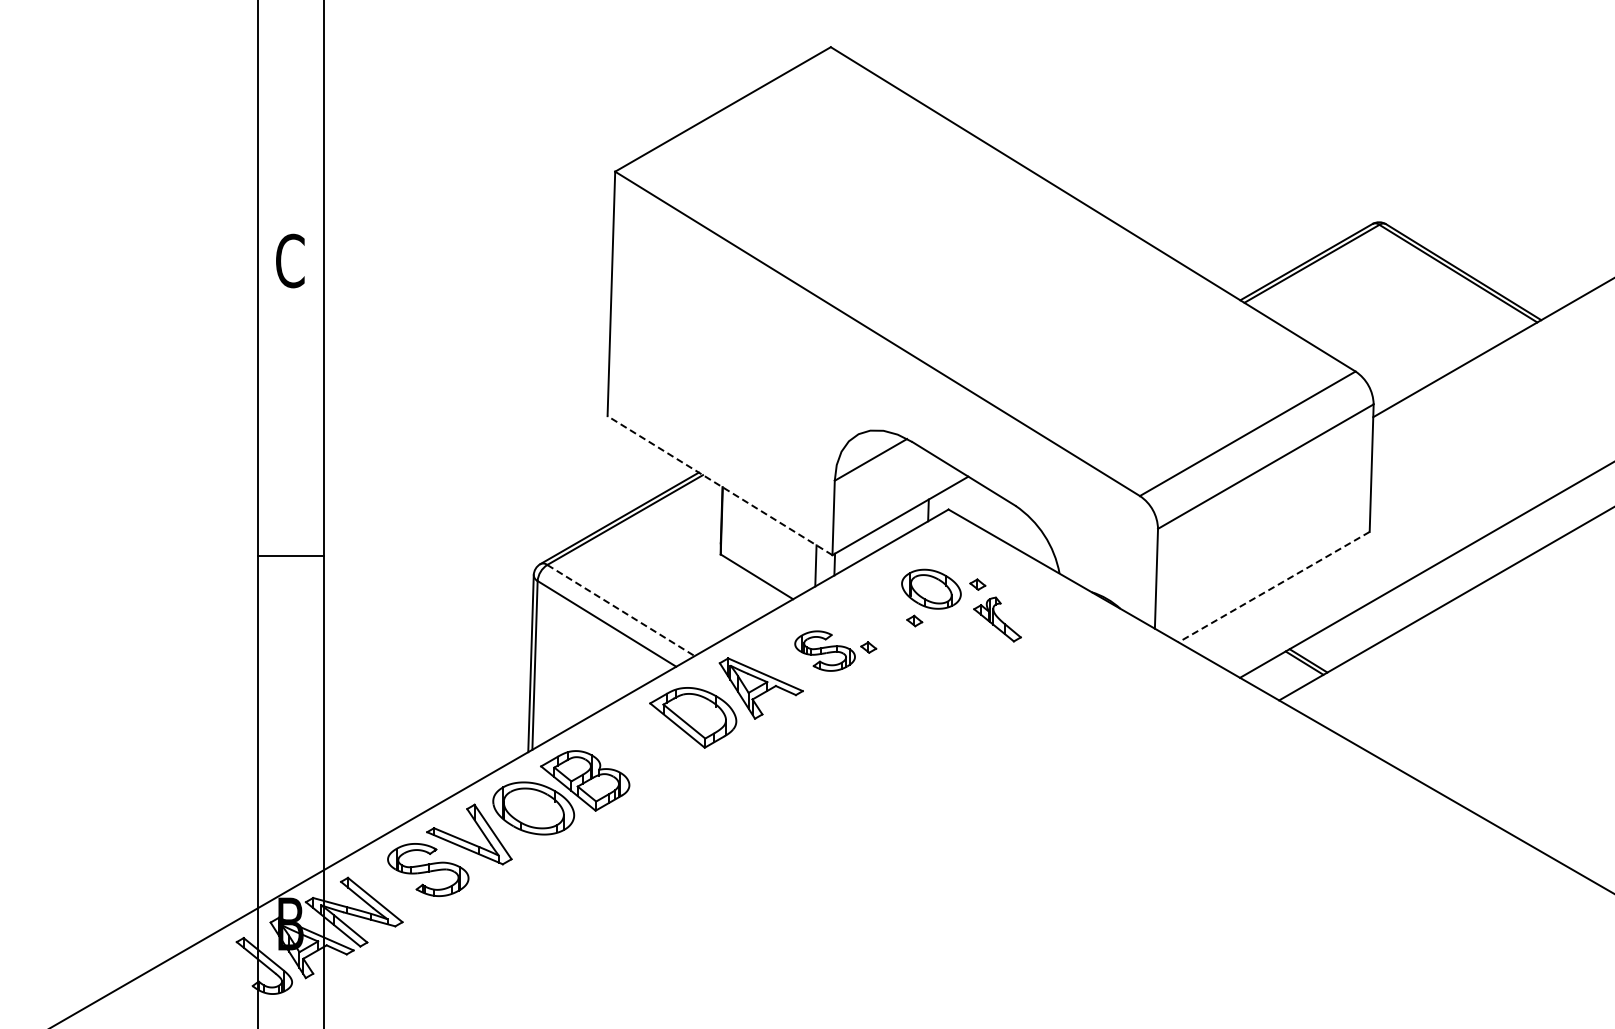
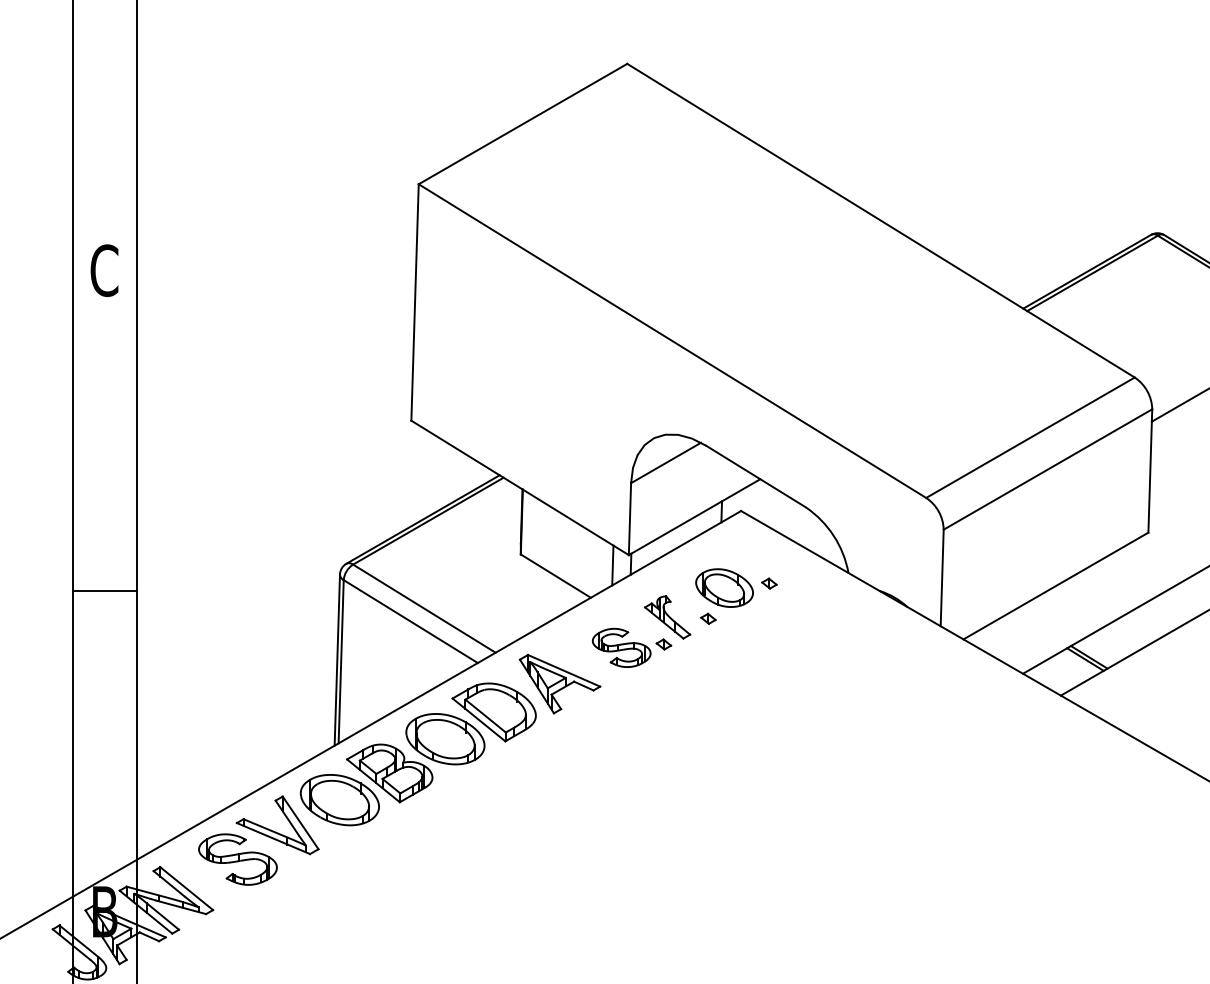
line: (719, 485) -> (519, 487), dashed -> solid
line: (290, 556) -> (104, 591), moved
line: (1273, 587) -> (1055, 586), dashed -> solid
line: (621, 610) -> (424, 608), dashed -> solid
part: (997, 619) -> (667, 617), moved
part: (642, 745) -> (445, 739), added

